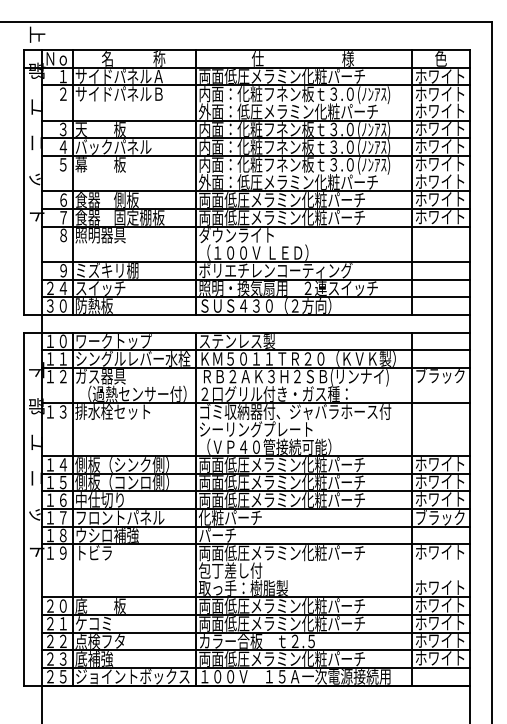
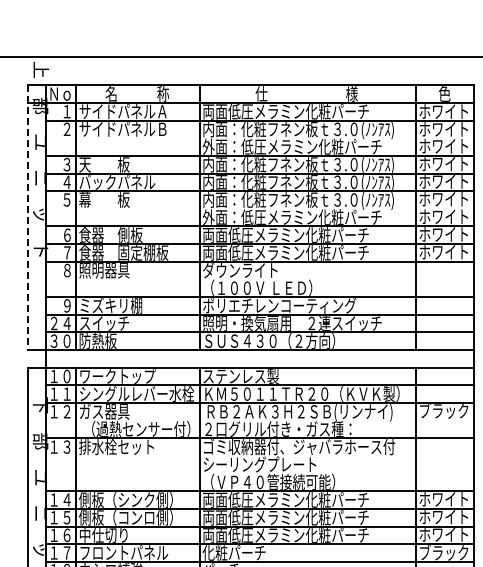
line: (24, 183) -> (28, 218), solid -> dashed

